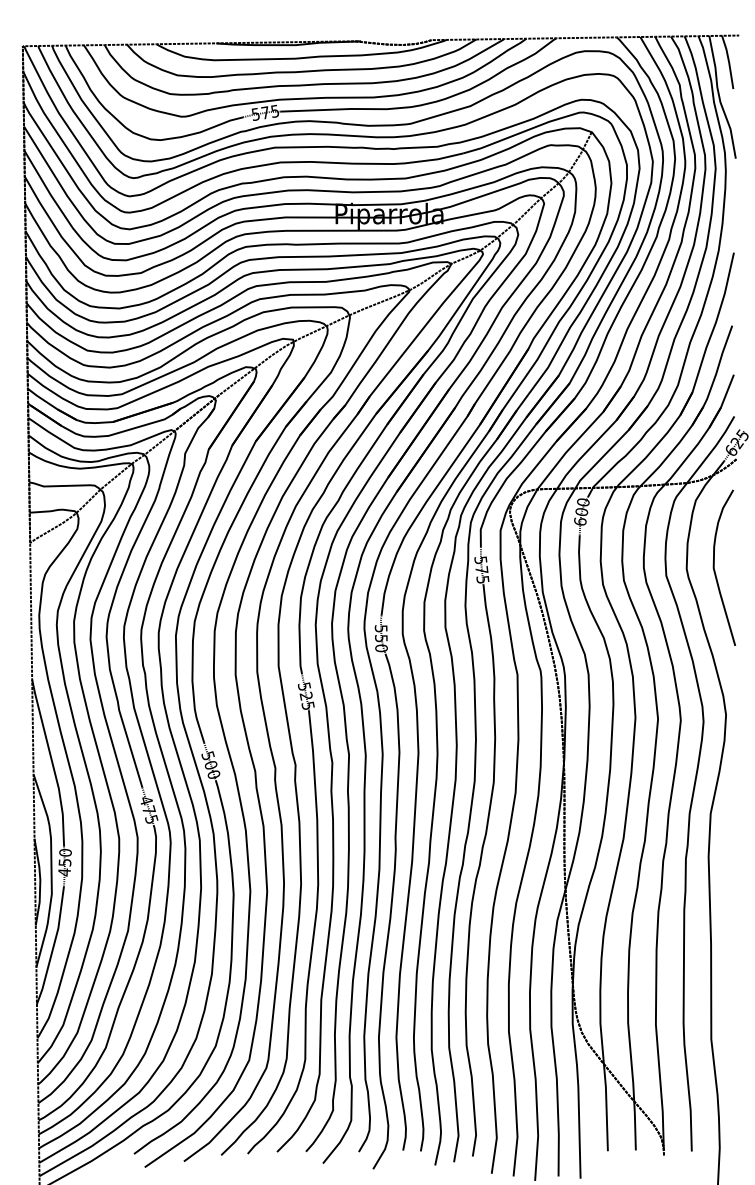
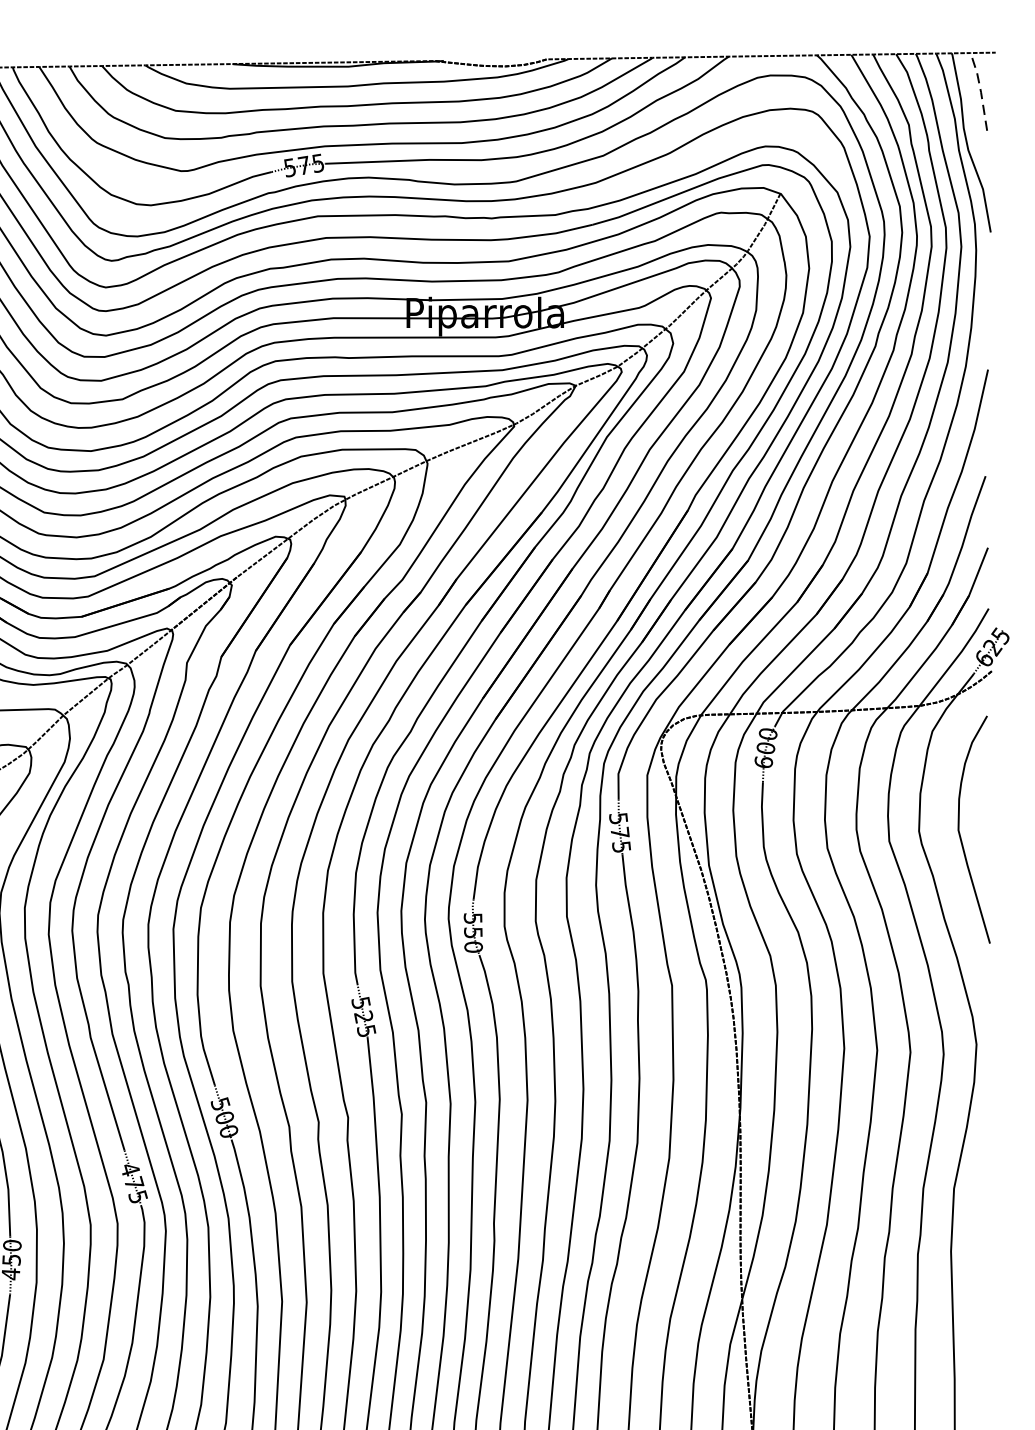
line: (728, 61) -> (980, 90), solid -> dashed

